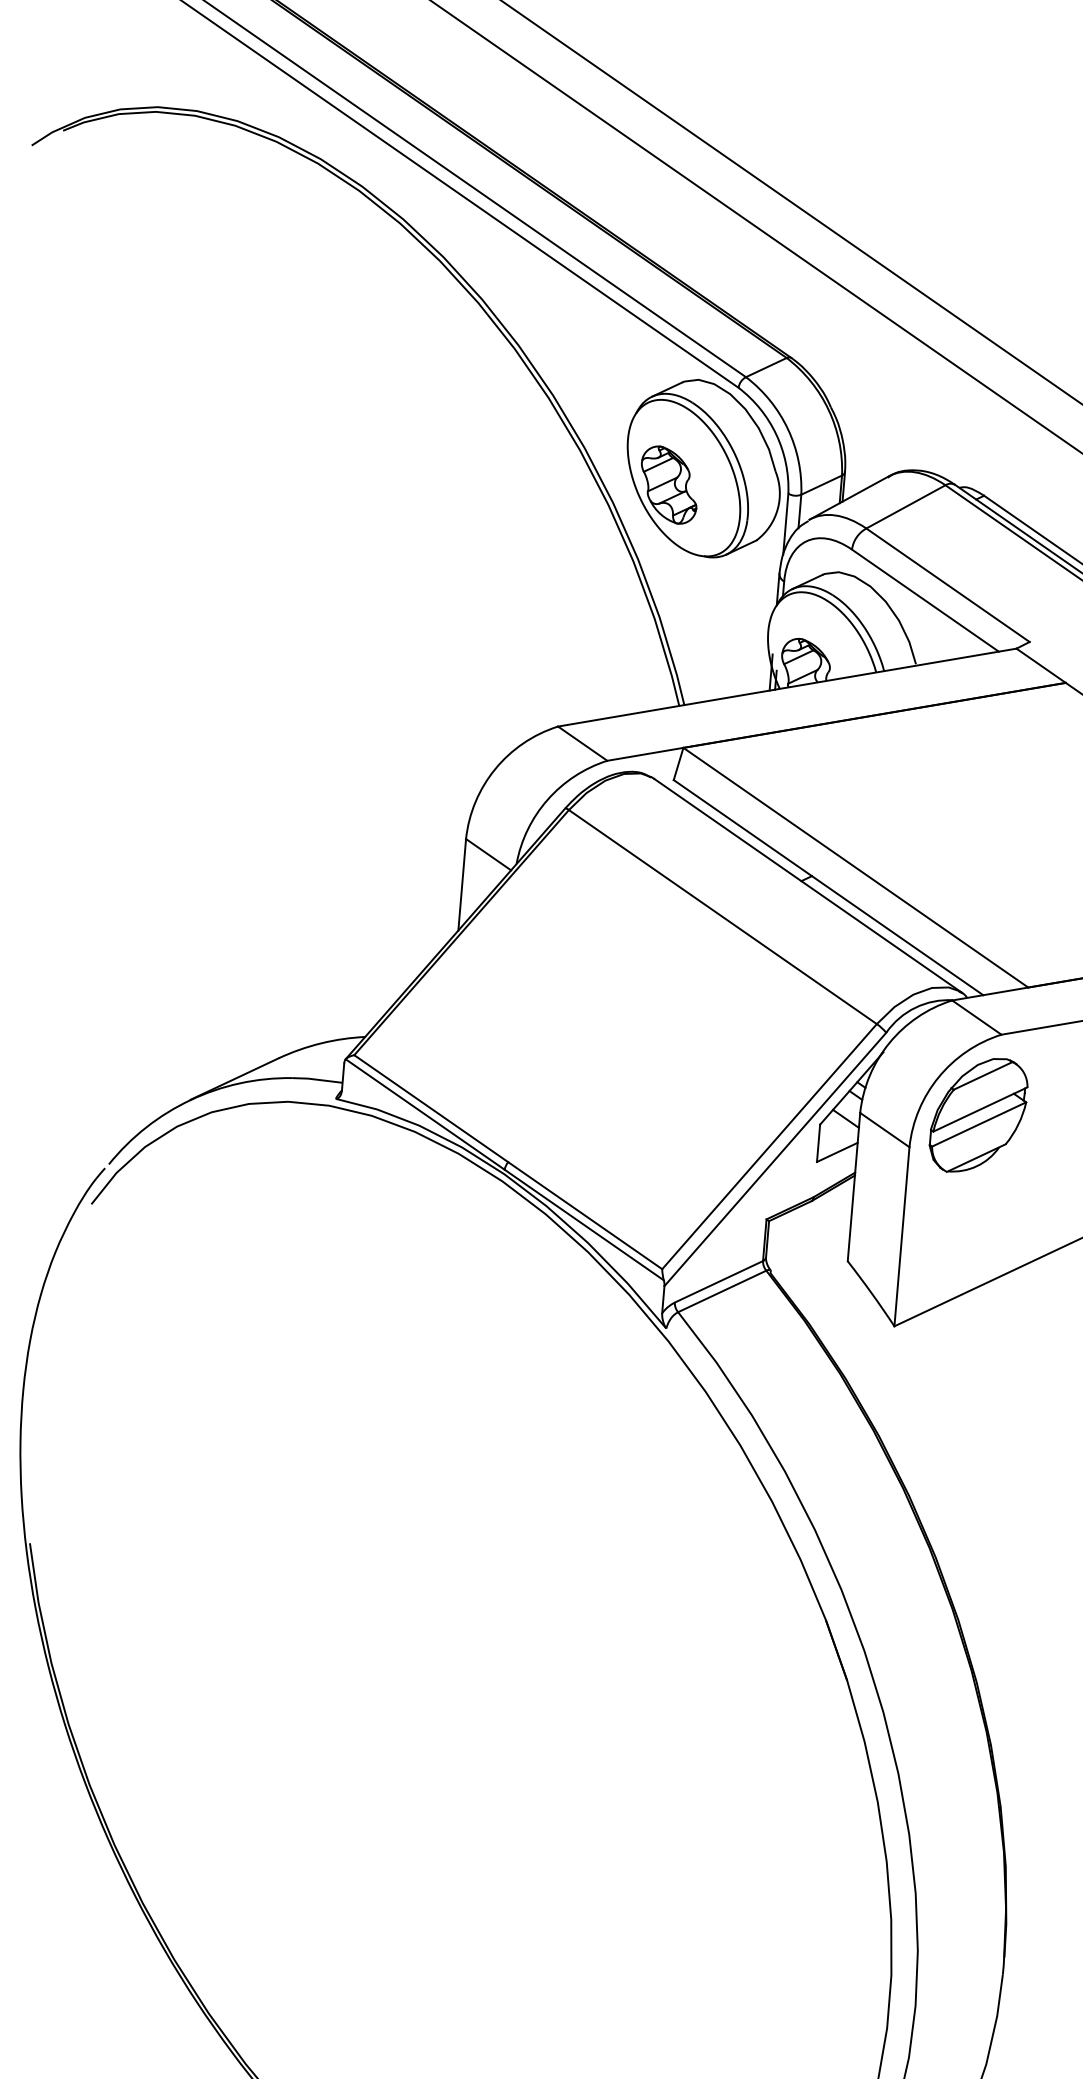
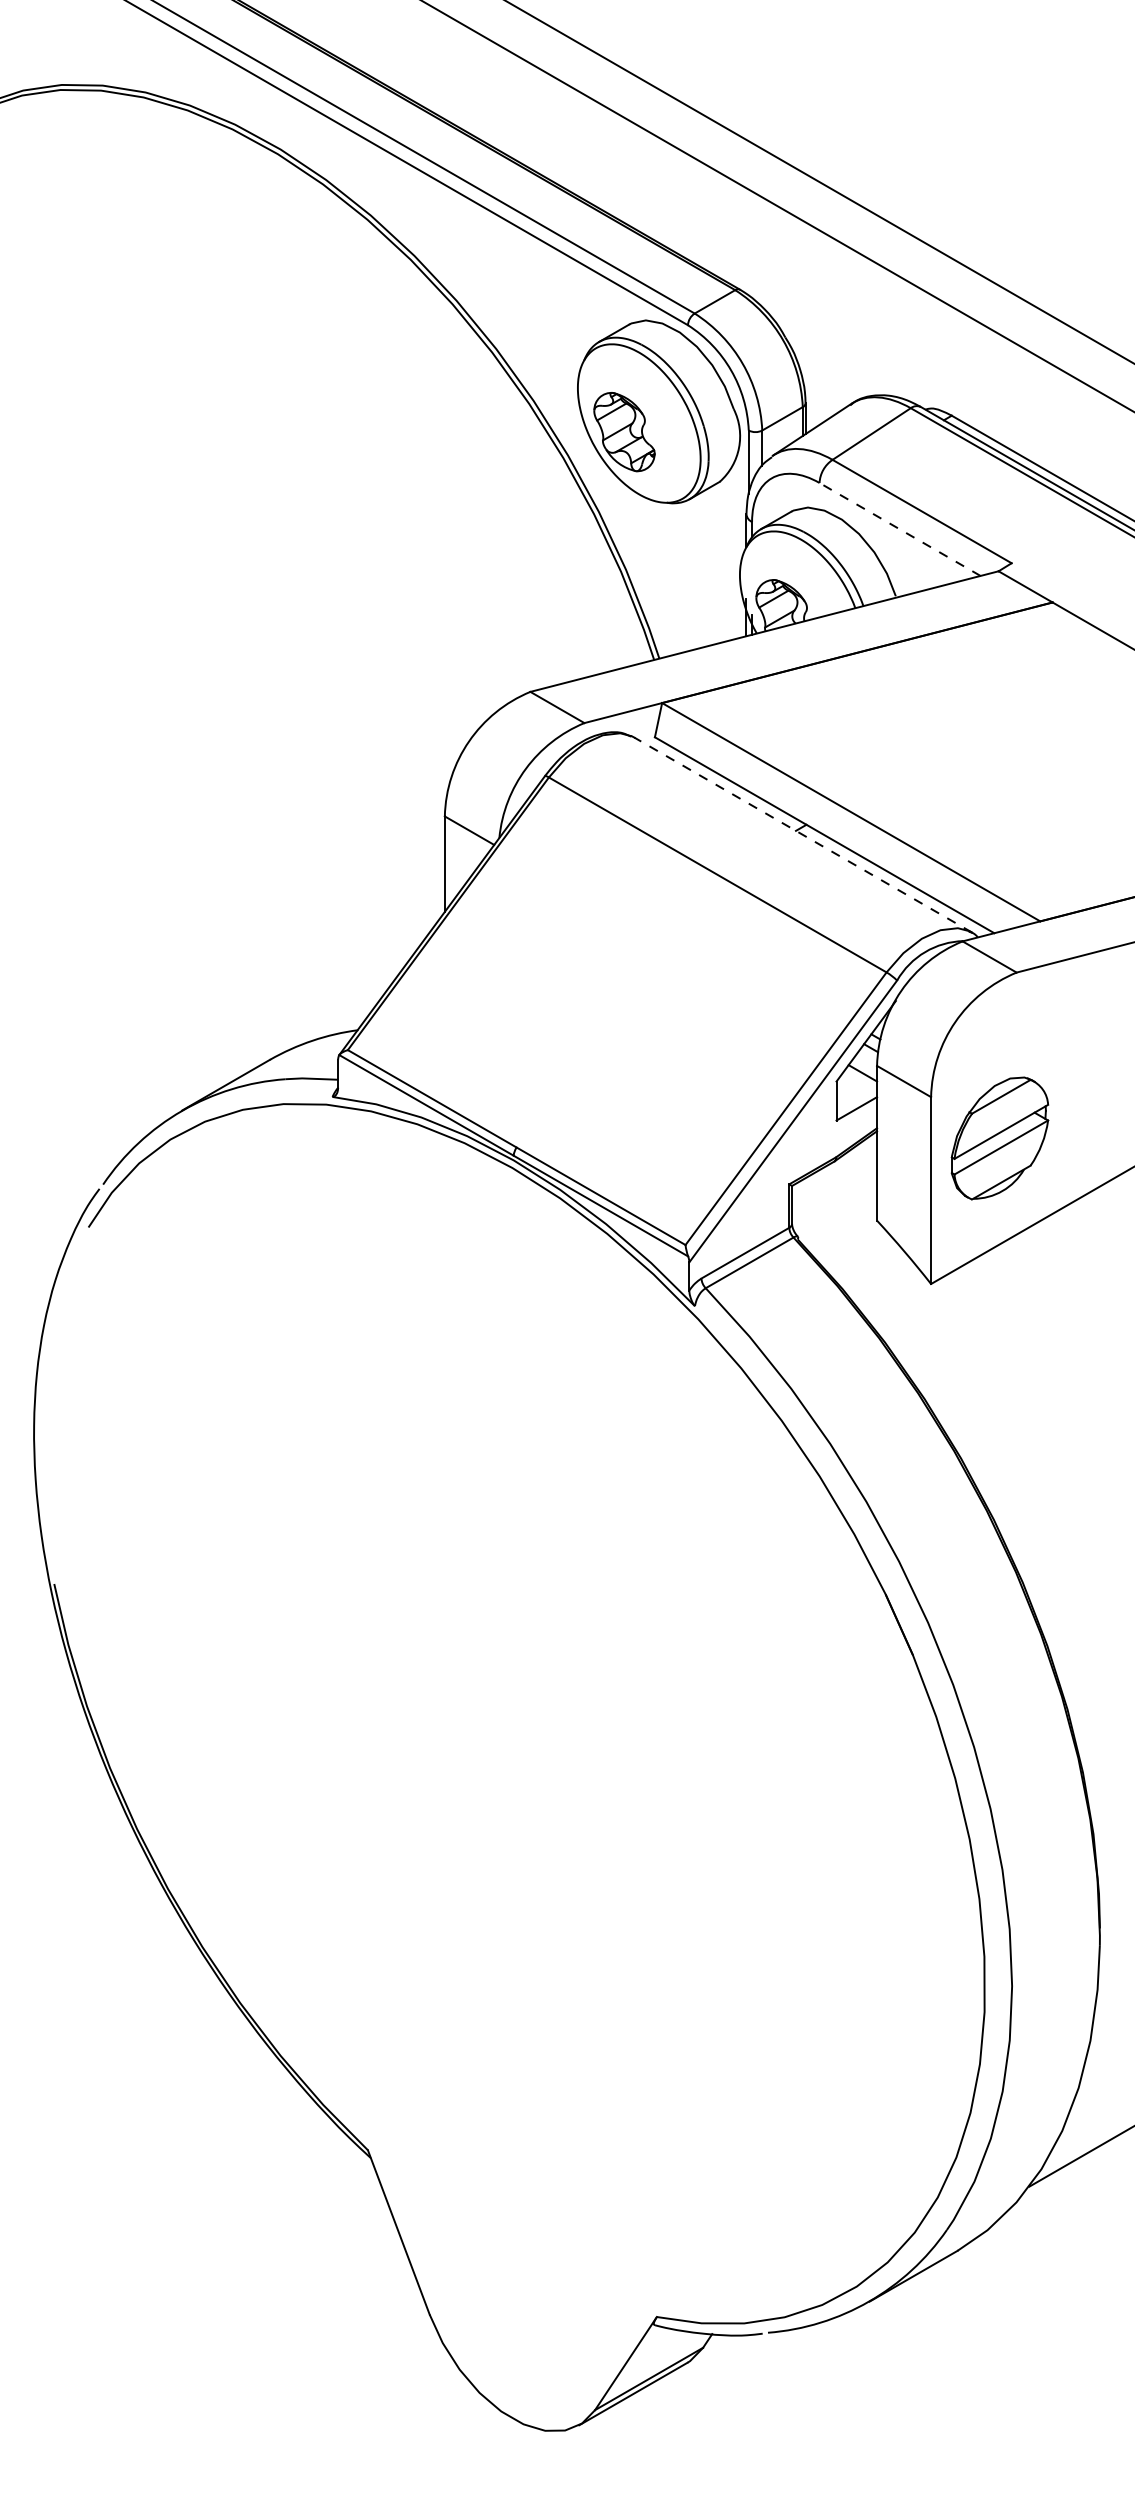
line: (925, 600) -> (900, 529), solid -> dashed
line: (808, 886) -> (803, 835), solid -> dashed
part: (978, 1115) -> (999, 1138), moved

